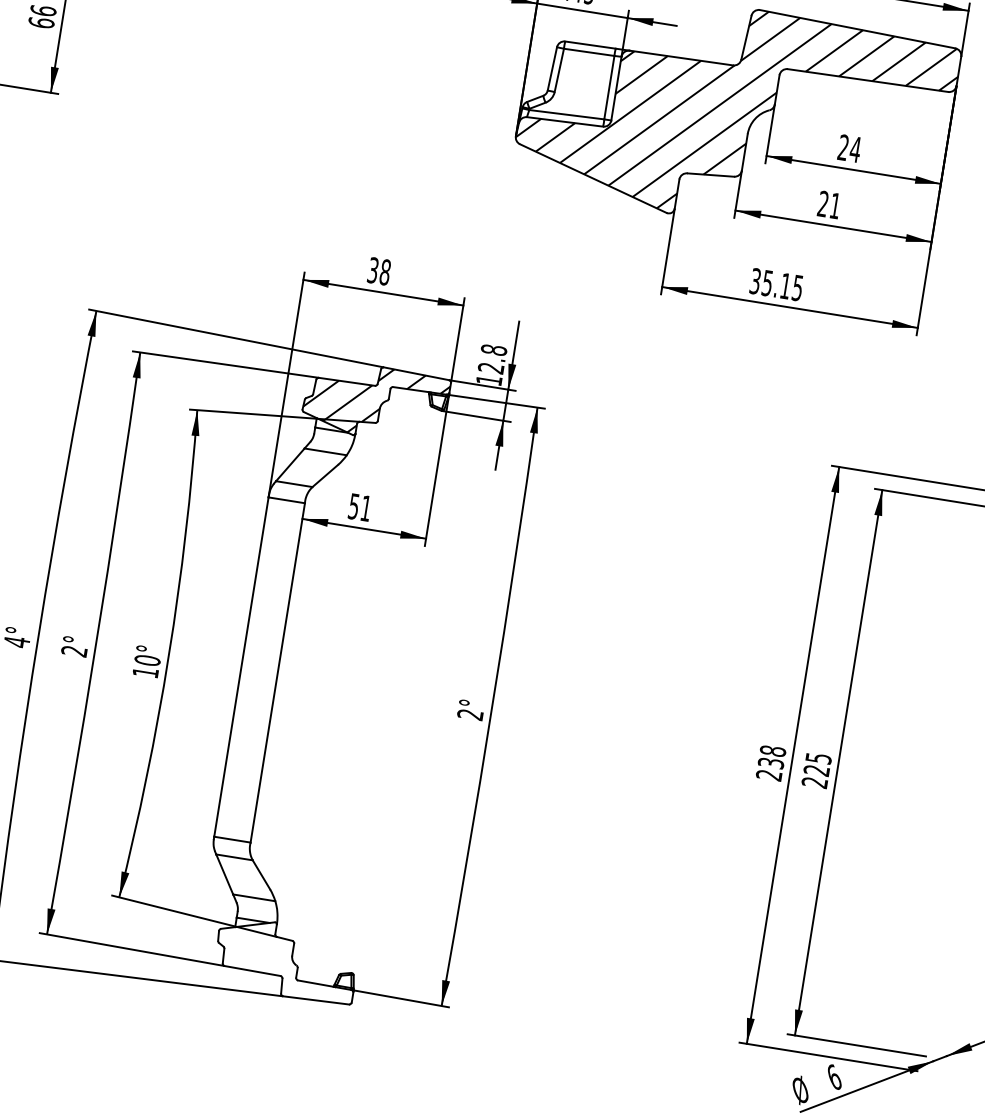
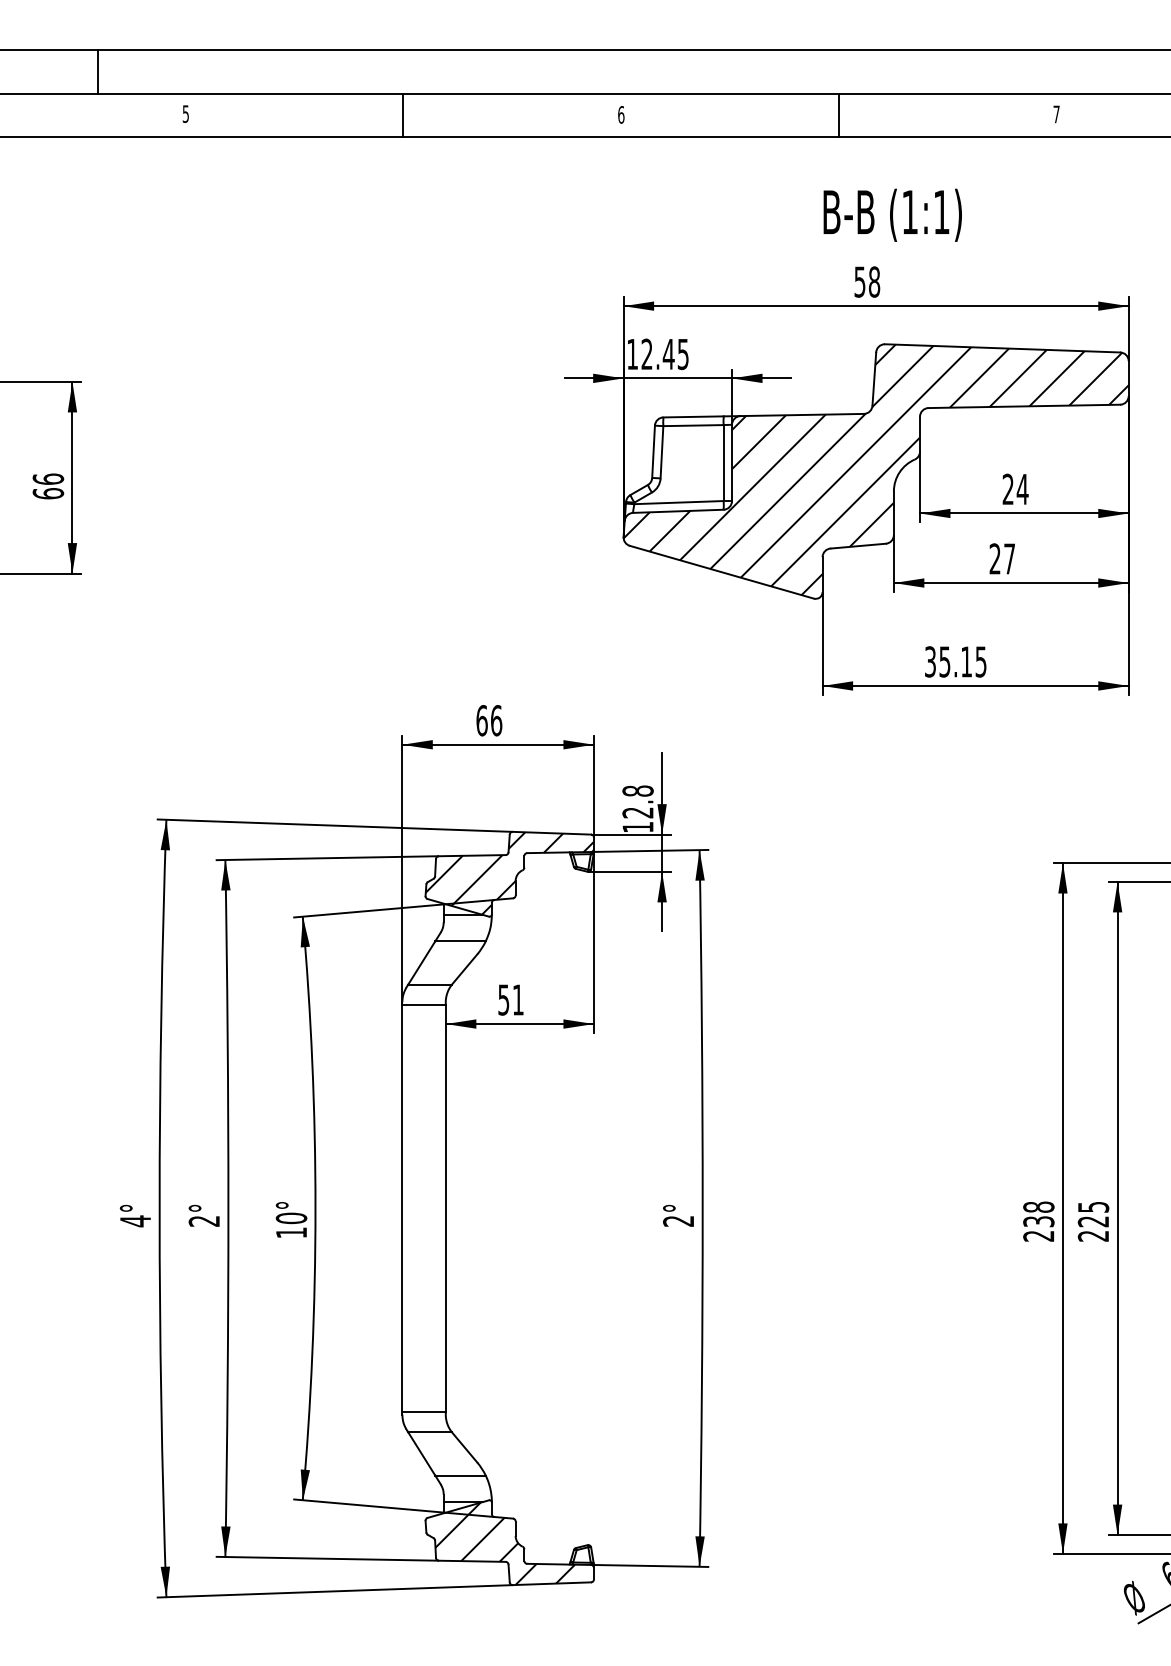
text: (835, 205) -> (1009, 558), 21 -> 27
text: (379, 271) -> (489, 720), 38 -> 66
hatch: (282, 960) -> (505, 1543), added

